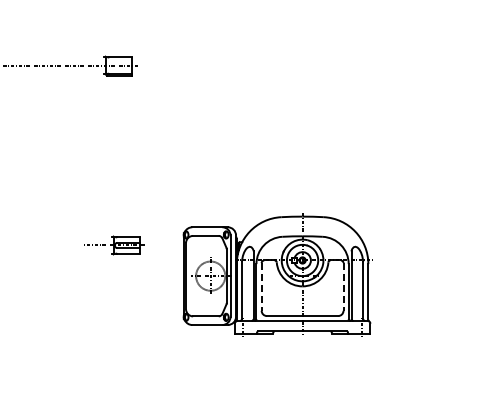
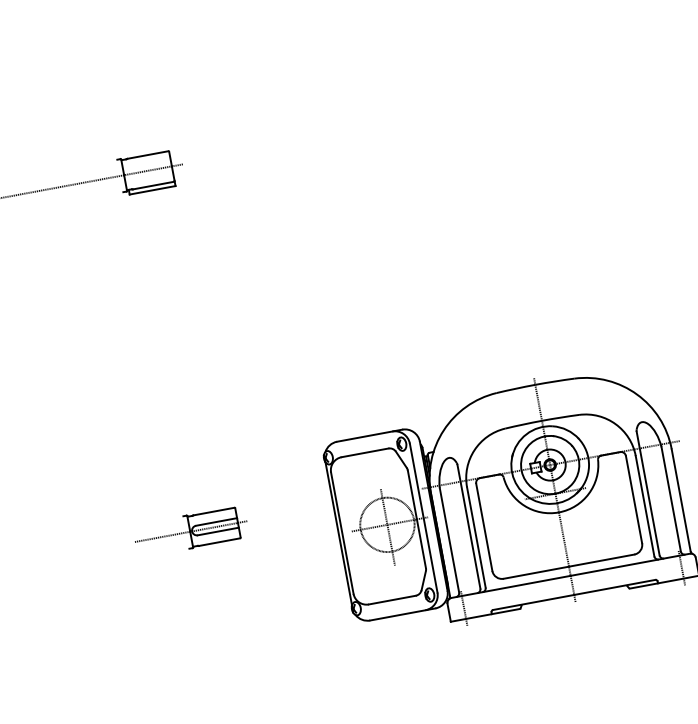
part: (114, 245) -> (191, 531), moved
line: (261, 286) -> (483, 526), dashed -> solid
line: (343, 286) -> (633, 498), dashed -> solid

